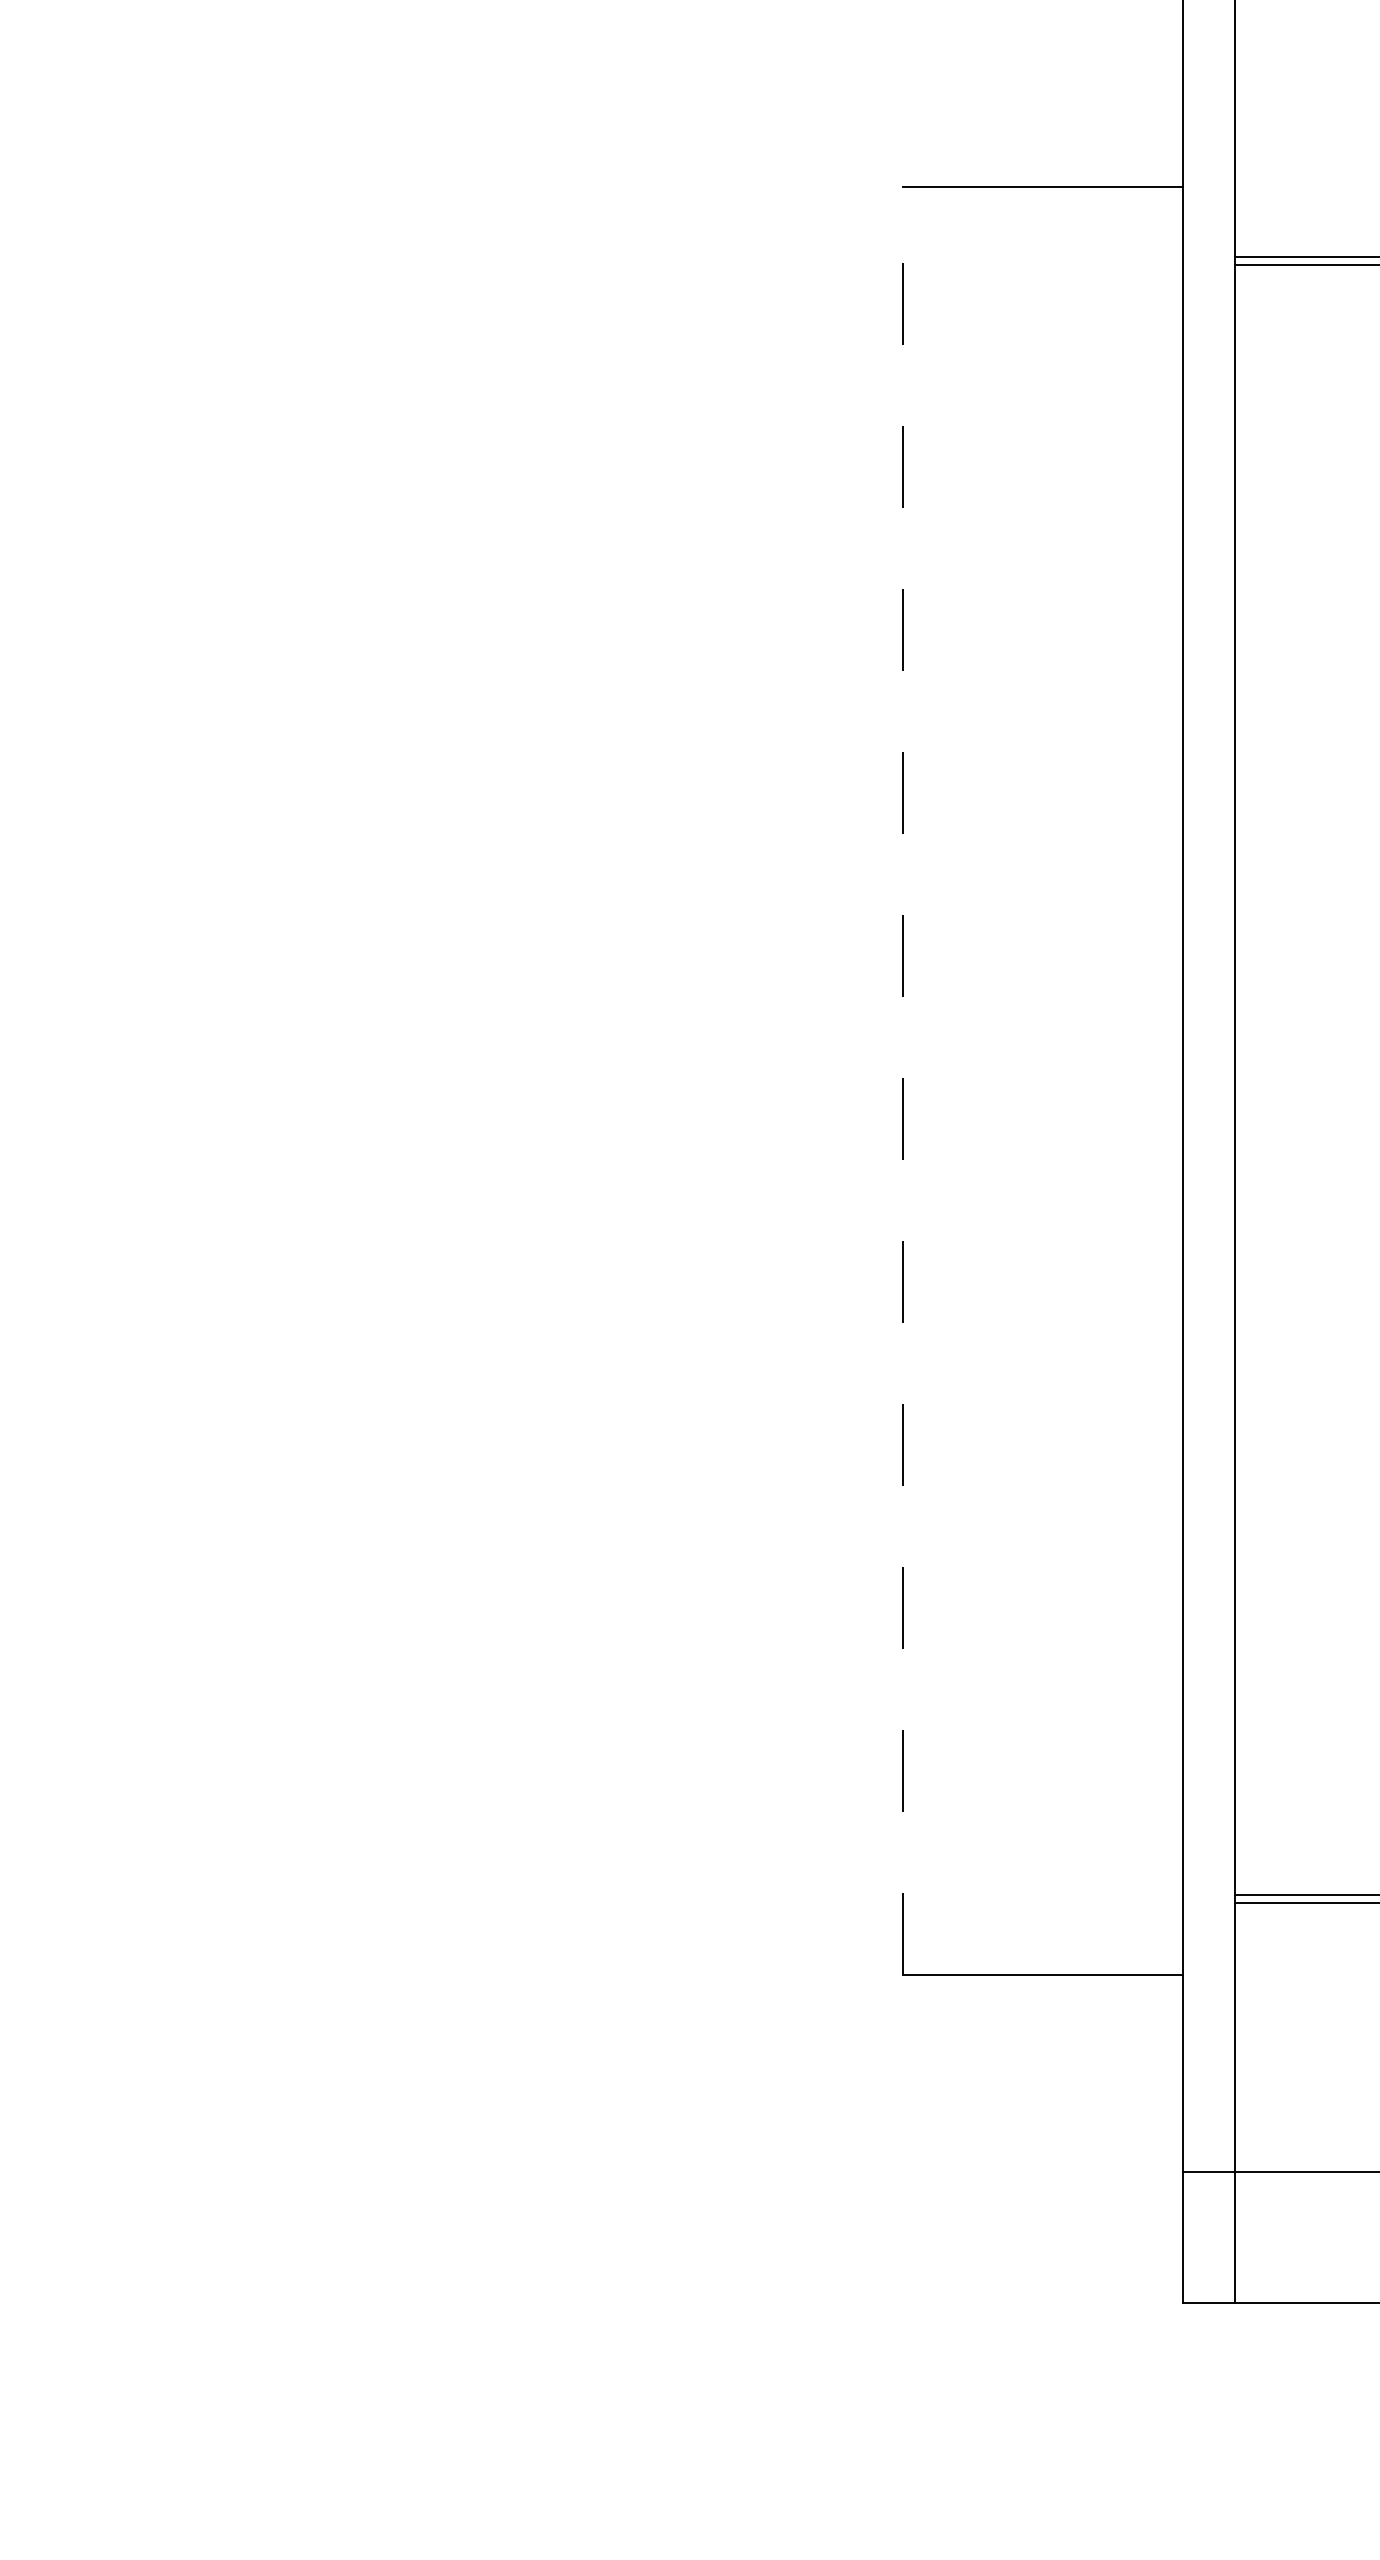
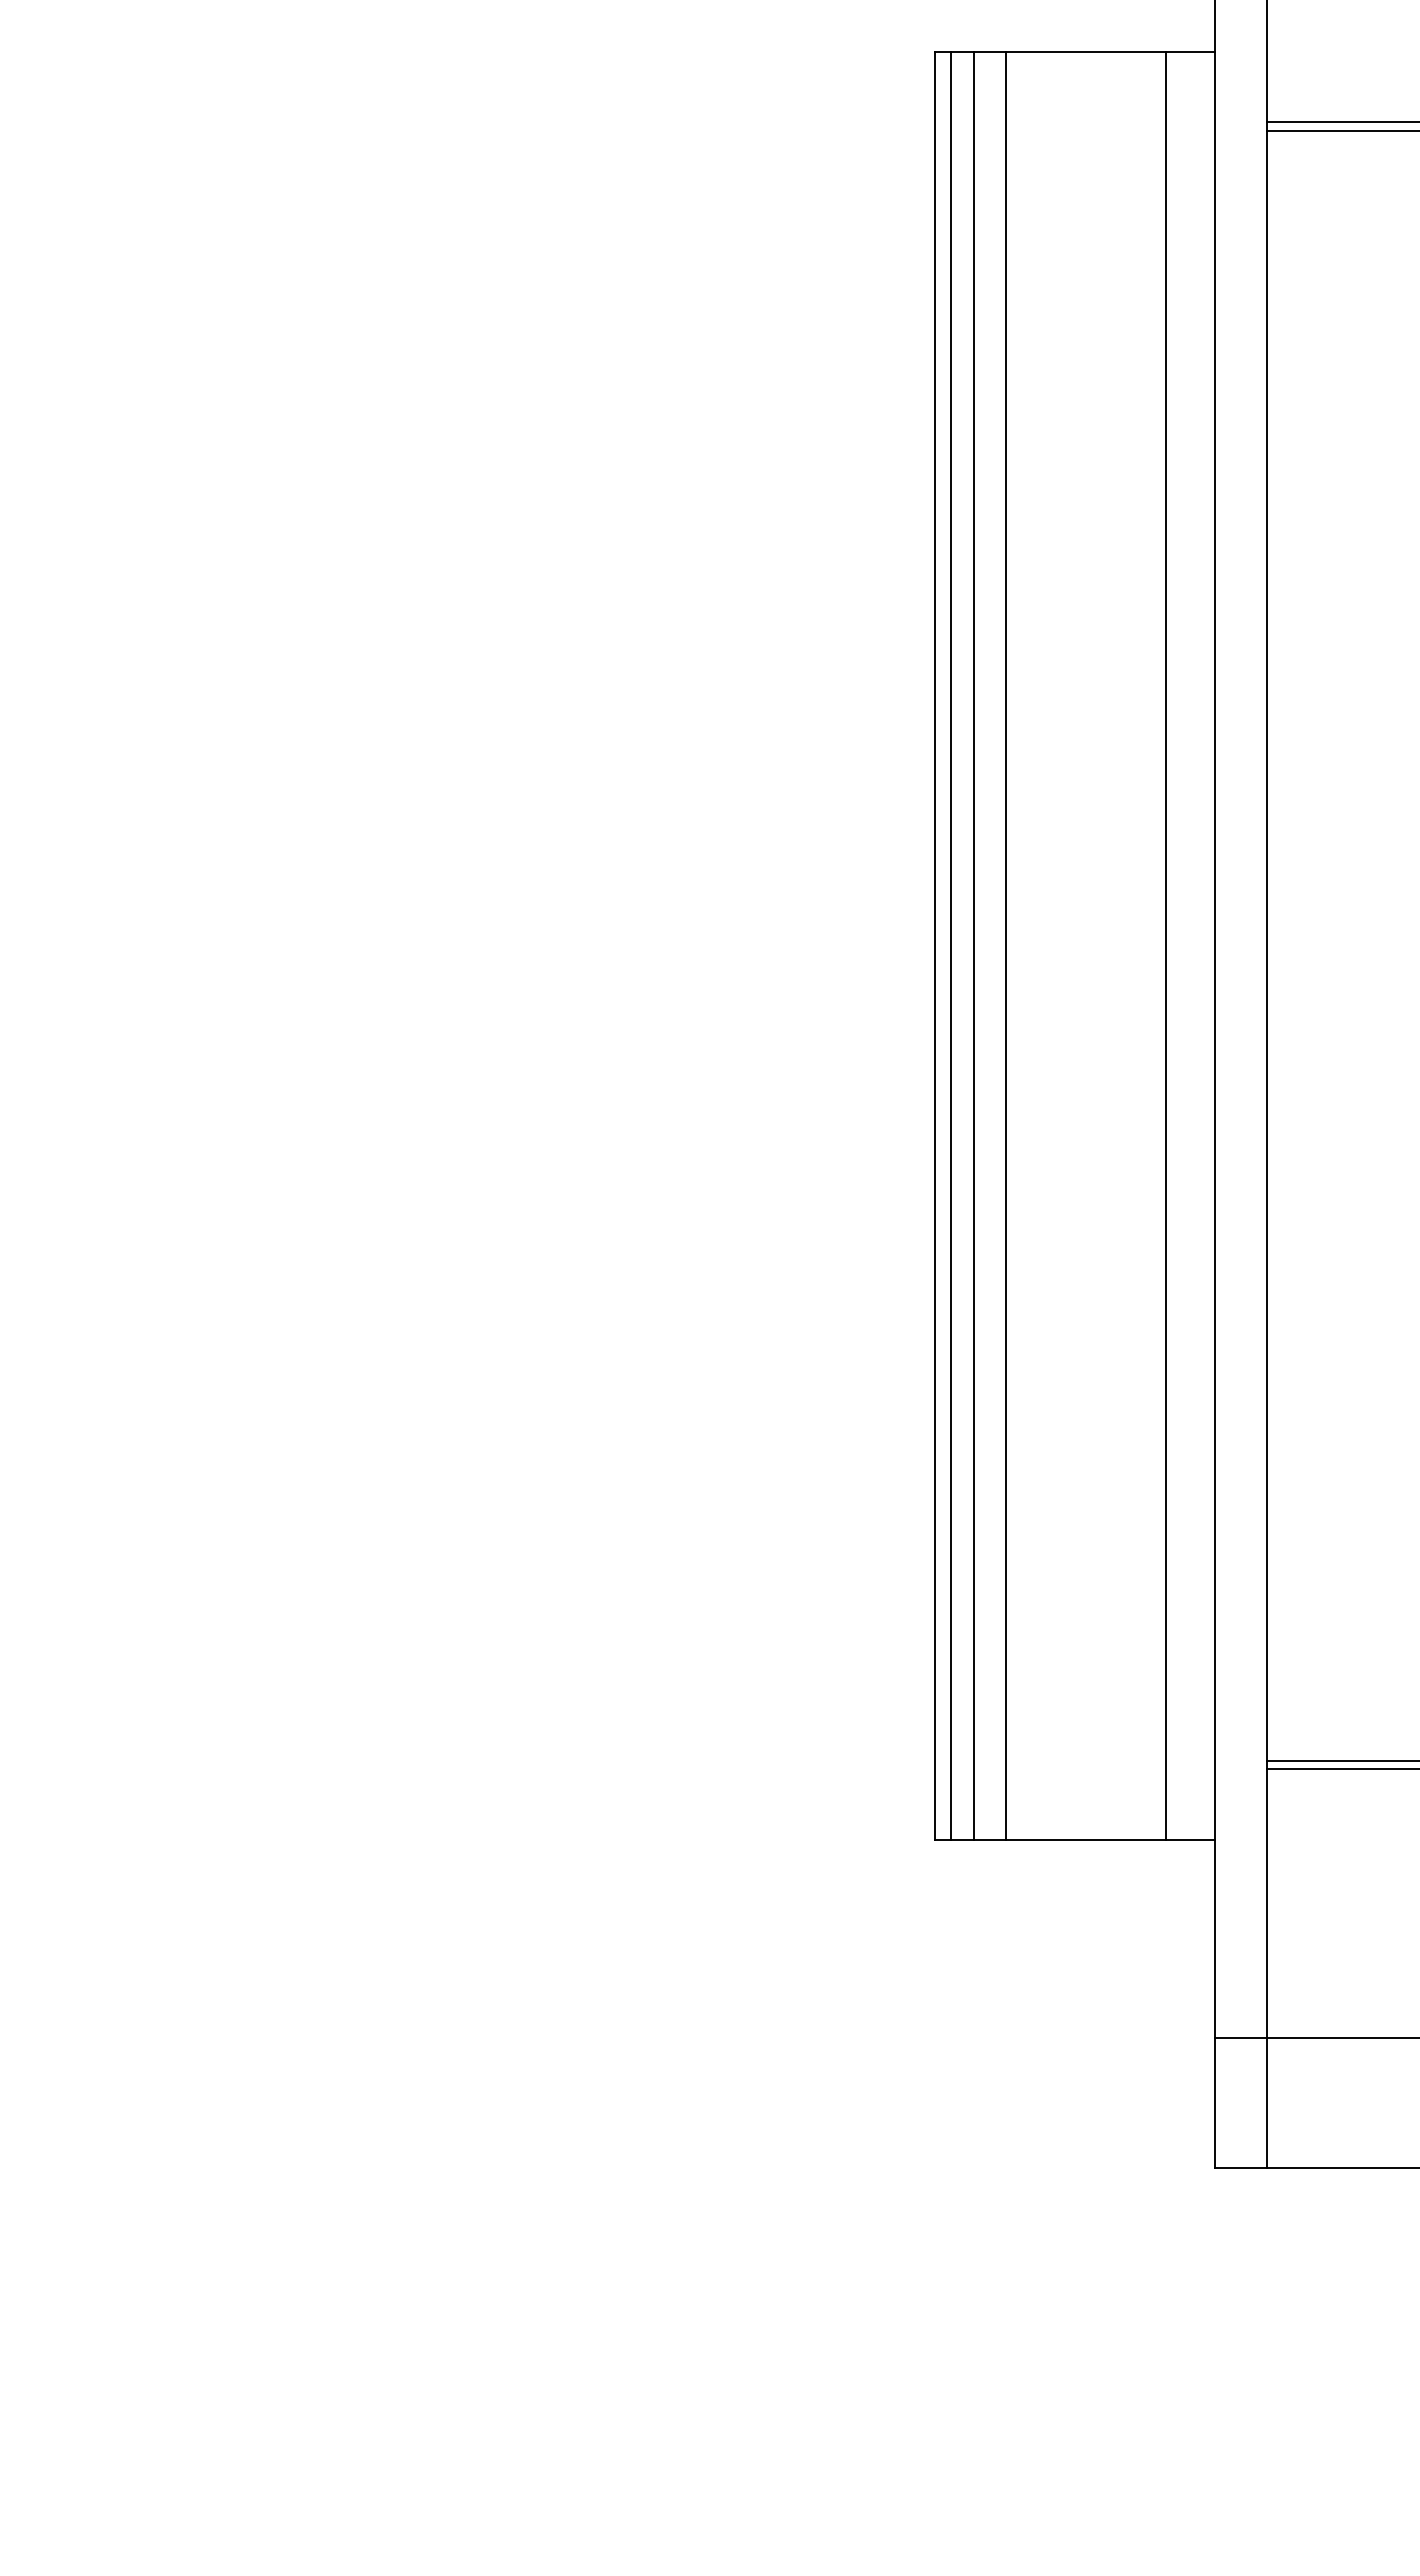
line: (903, 1080) -> (935, 945), dashed -> solid
line: (919, 1080) -> (951, 945), added
line: (942, 1080) -> (974, 945), added
line: (974, 1080) -> (1006, 945), added
line: (1134, 1080) -> (1166, 945), added

